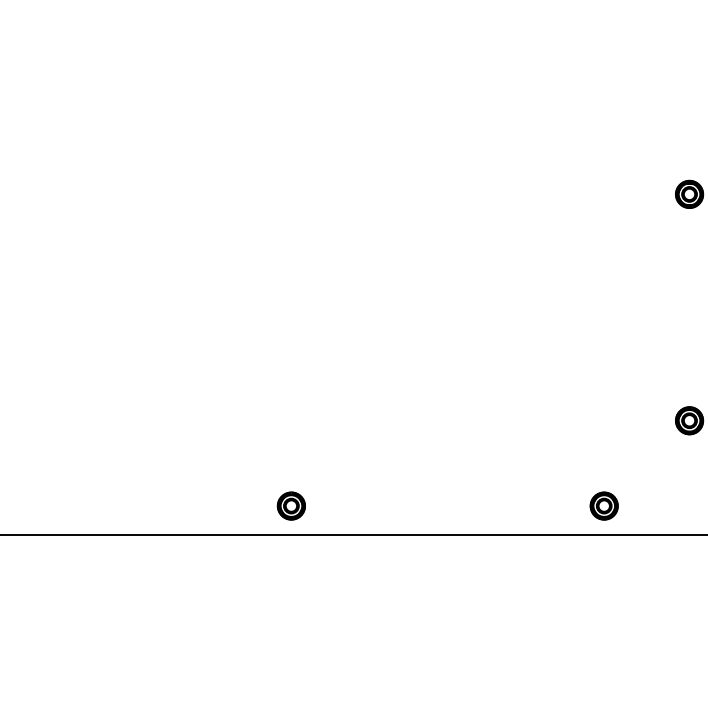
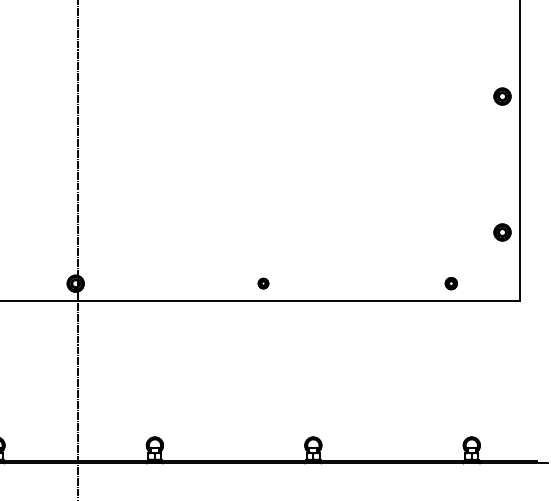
part: (291, 505) -> (263, 283), size x0.6
part: (604, 505) -> (451, 283), size x0.7

